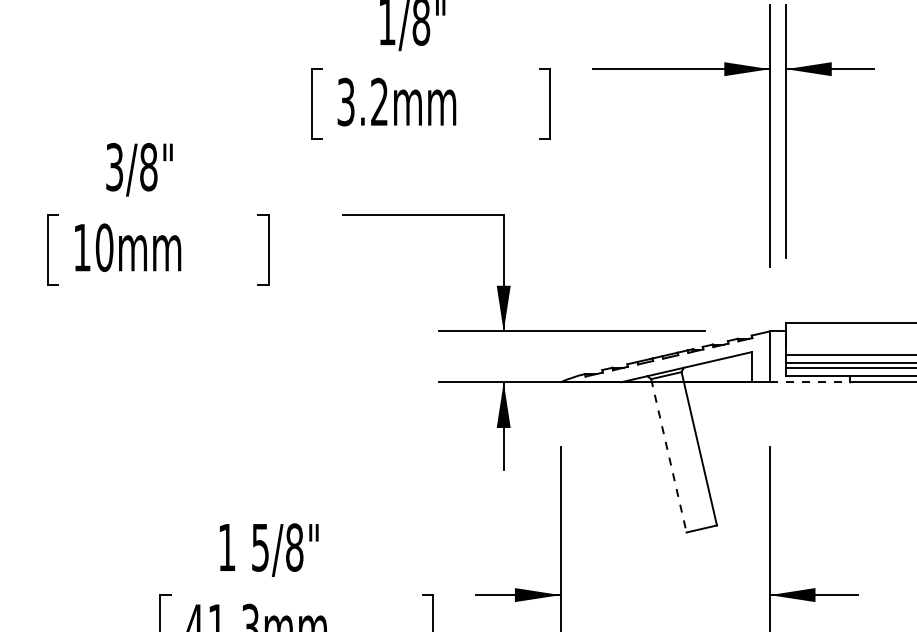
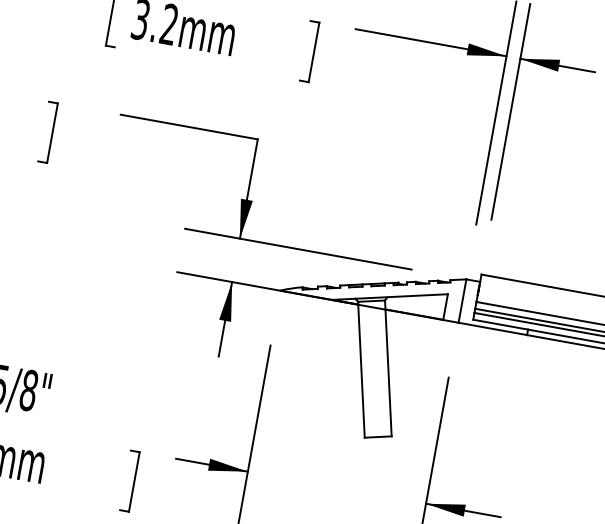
line: (810, 382) -> (493, 329), dashed -> solid
line: (668, 455) -> (361, 369), dashed -> solid

